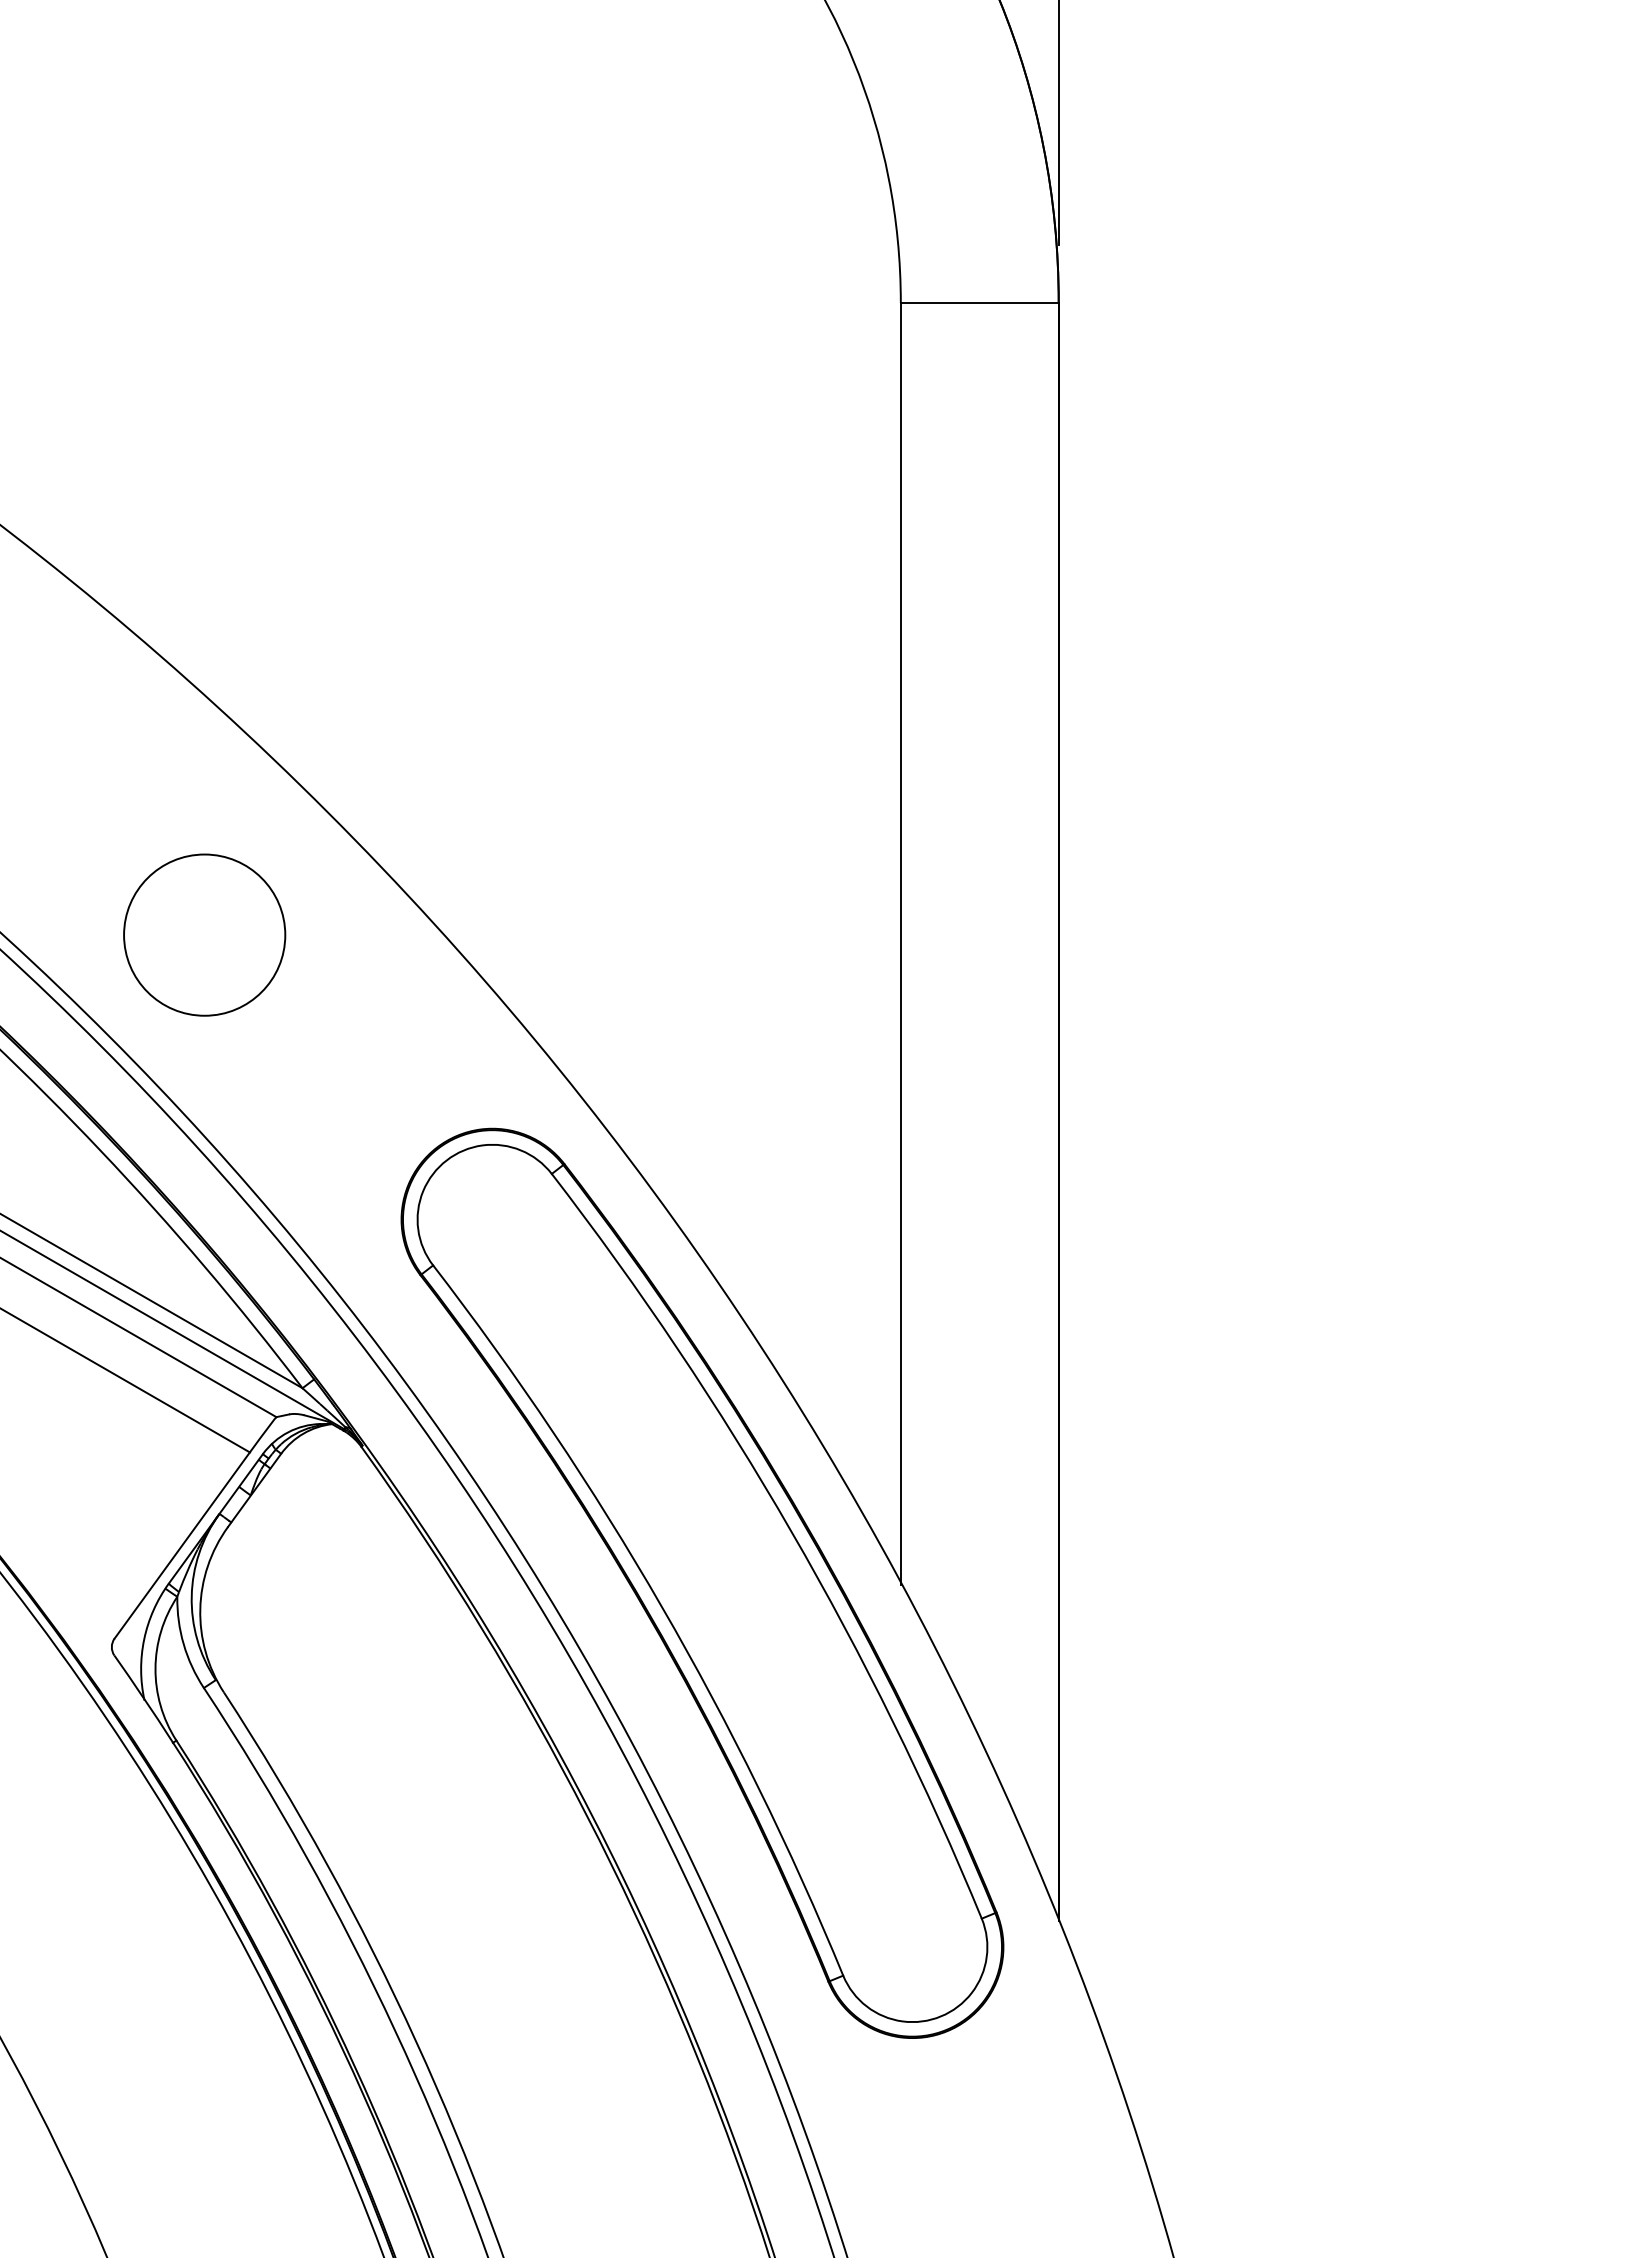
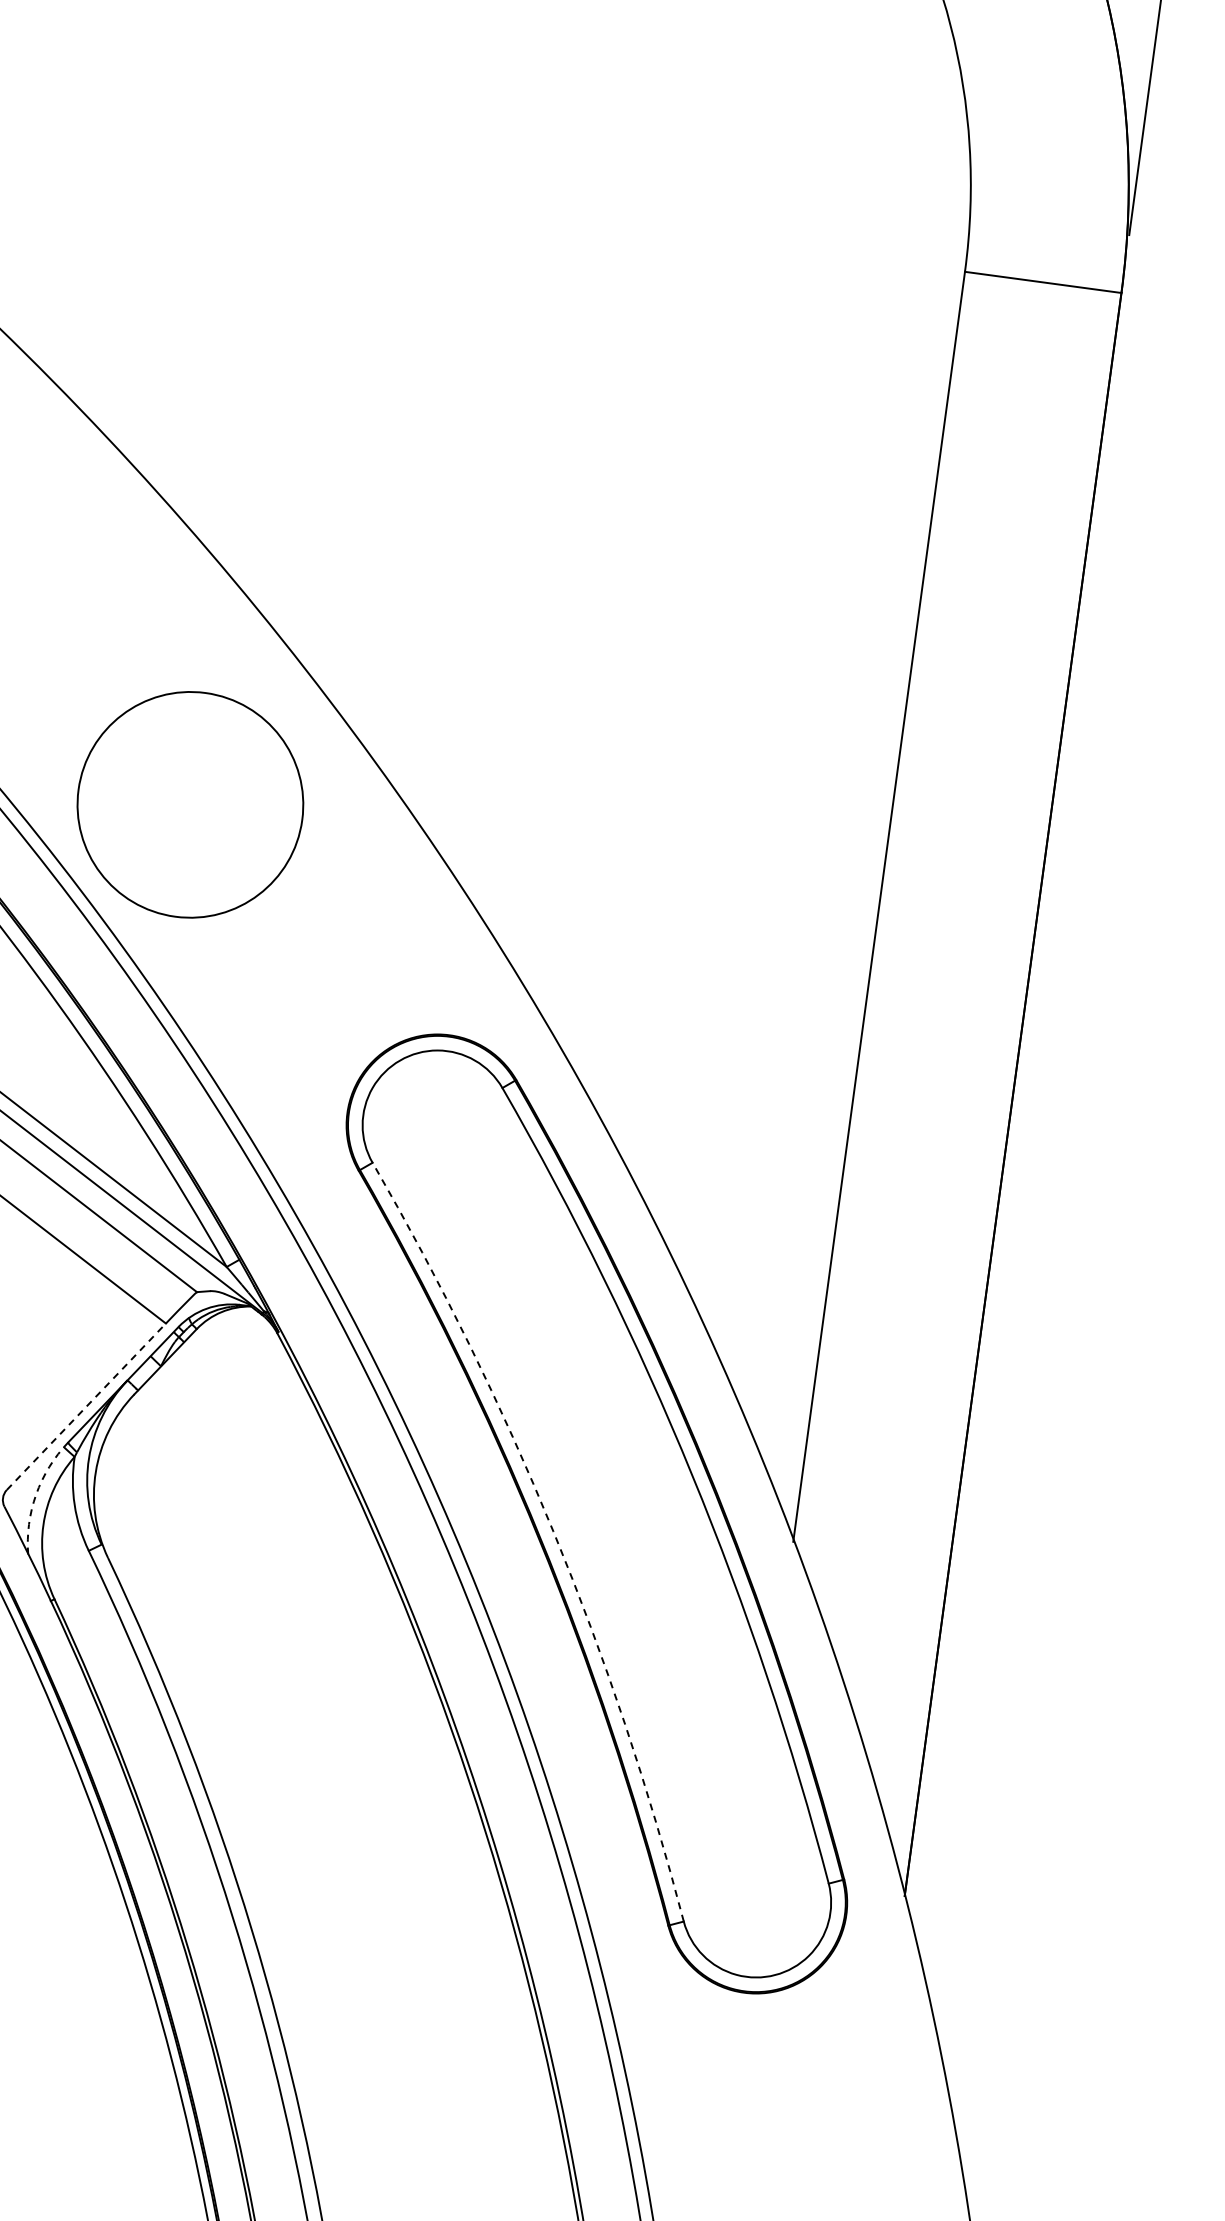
circle: (204, 934) -> (190, 804), size x1.4
line: (182, 1545) -> (86, 1406), solid -> dashed
arc: (661, 1606) -> (553, 1531), solid -> dashed
arc: (144, 1639) -> (36, 1494), solid -> dashed

